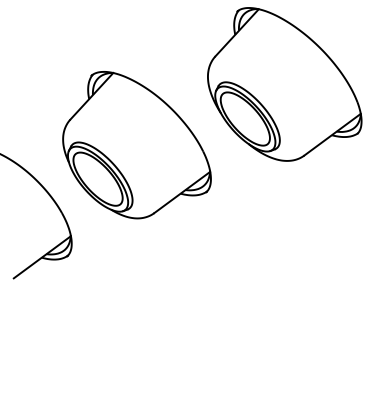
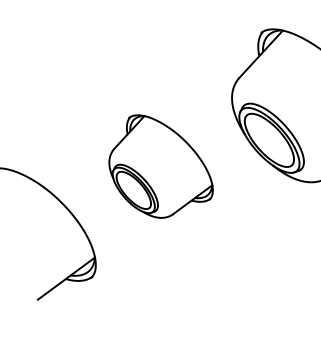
part: (136, 145) -> (160, 166), size x0.7

